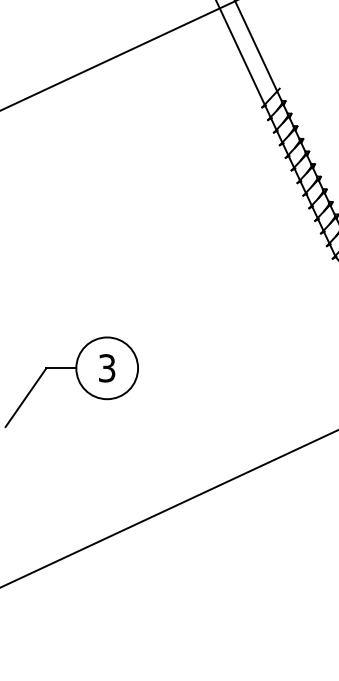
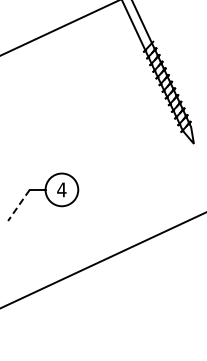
text: (106, 367) -> (61, 189), 3 -> 4
line: (25, 397) -> (18, 205), solid -> dashed

